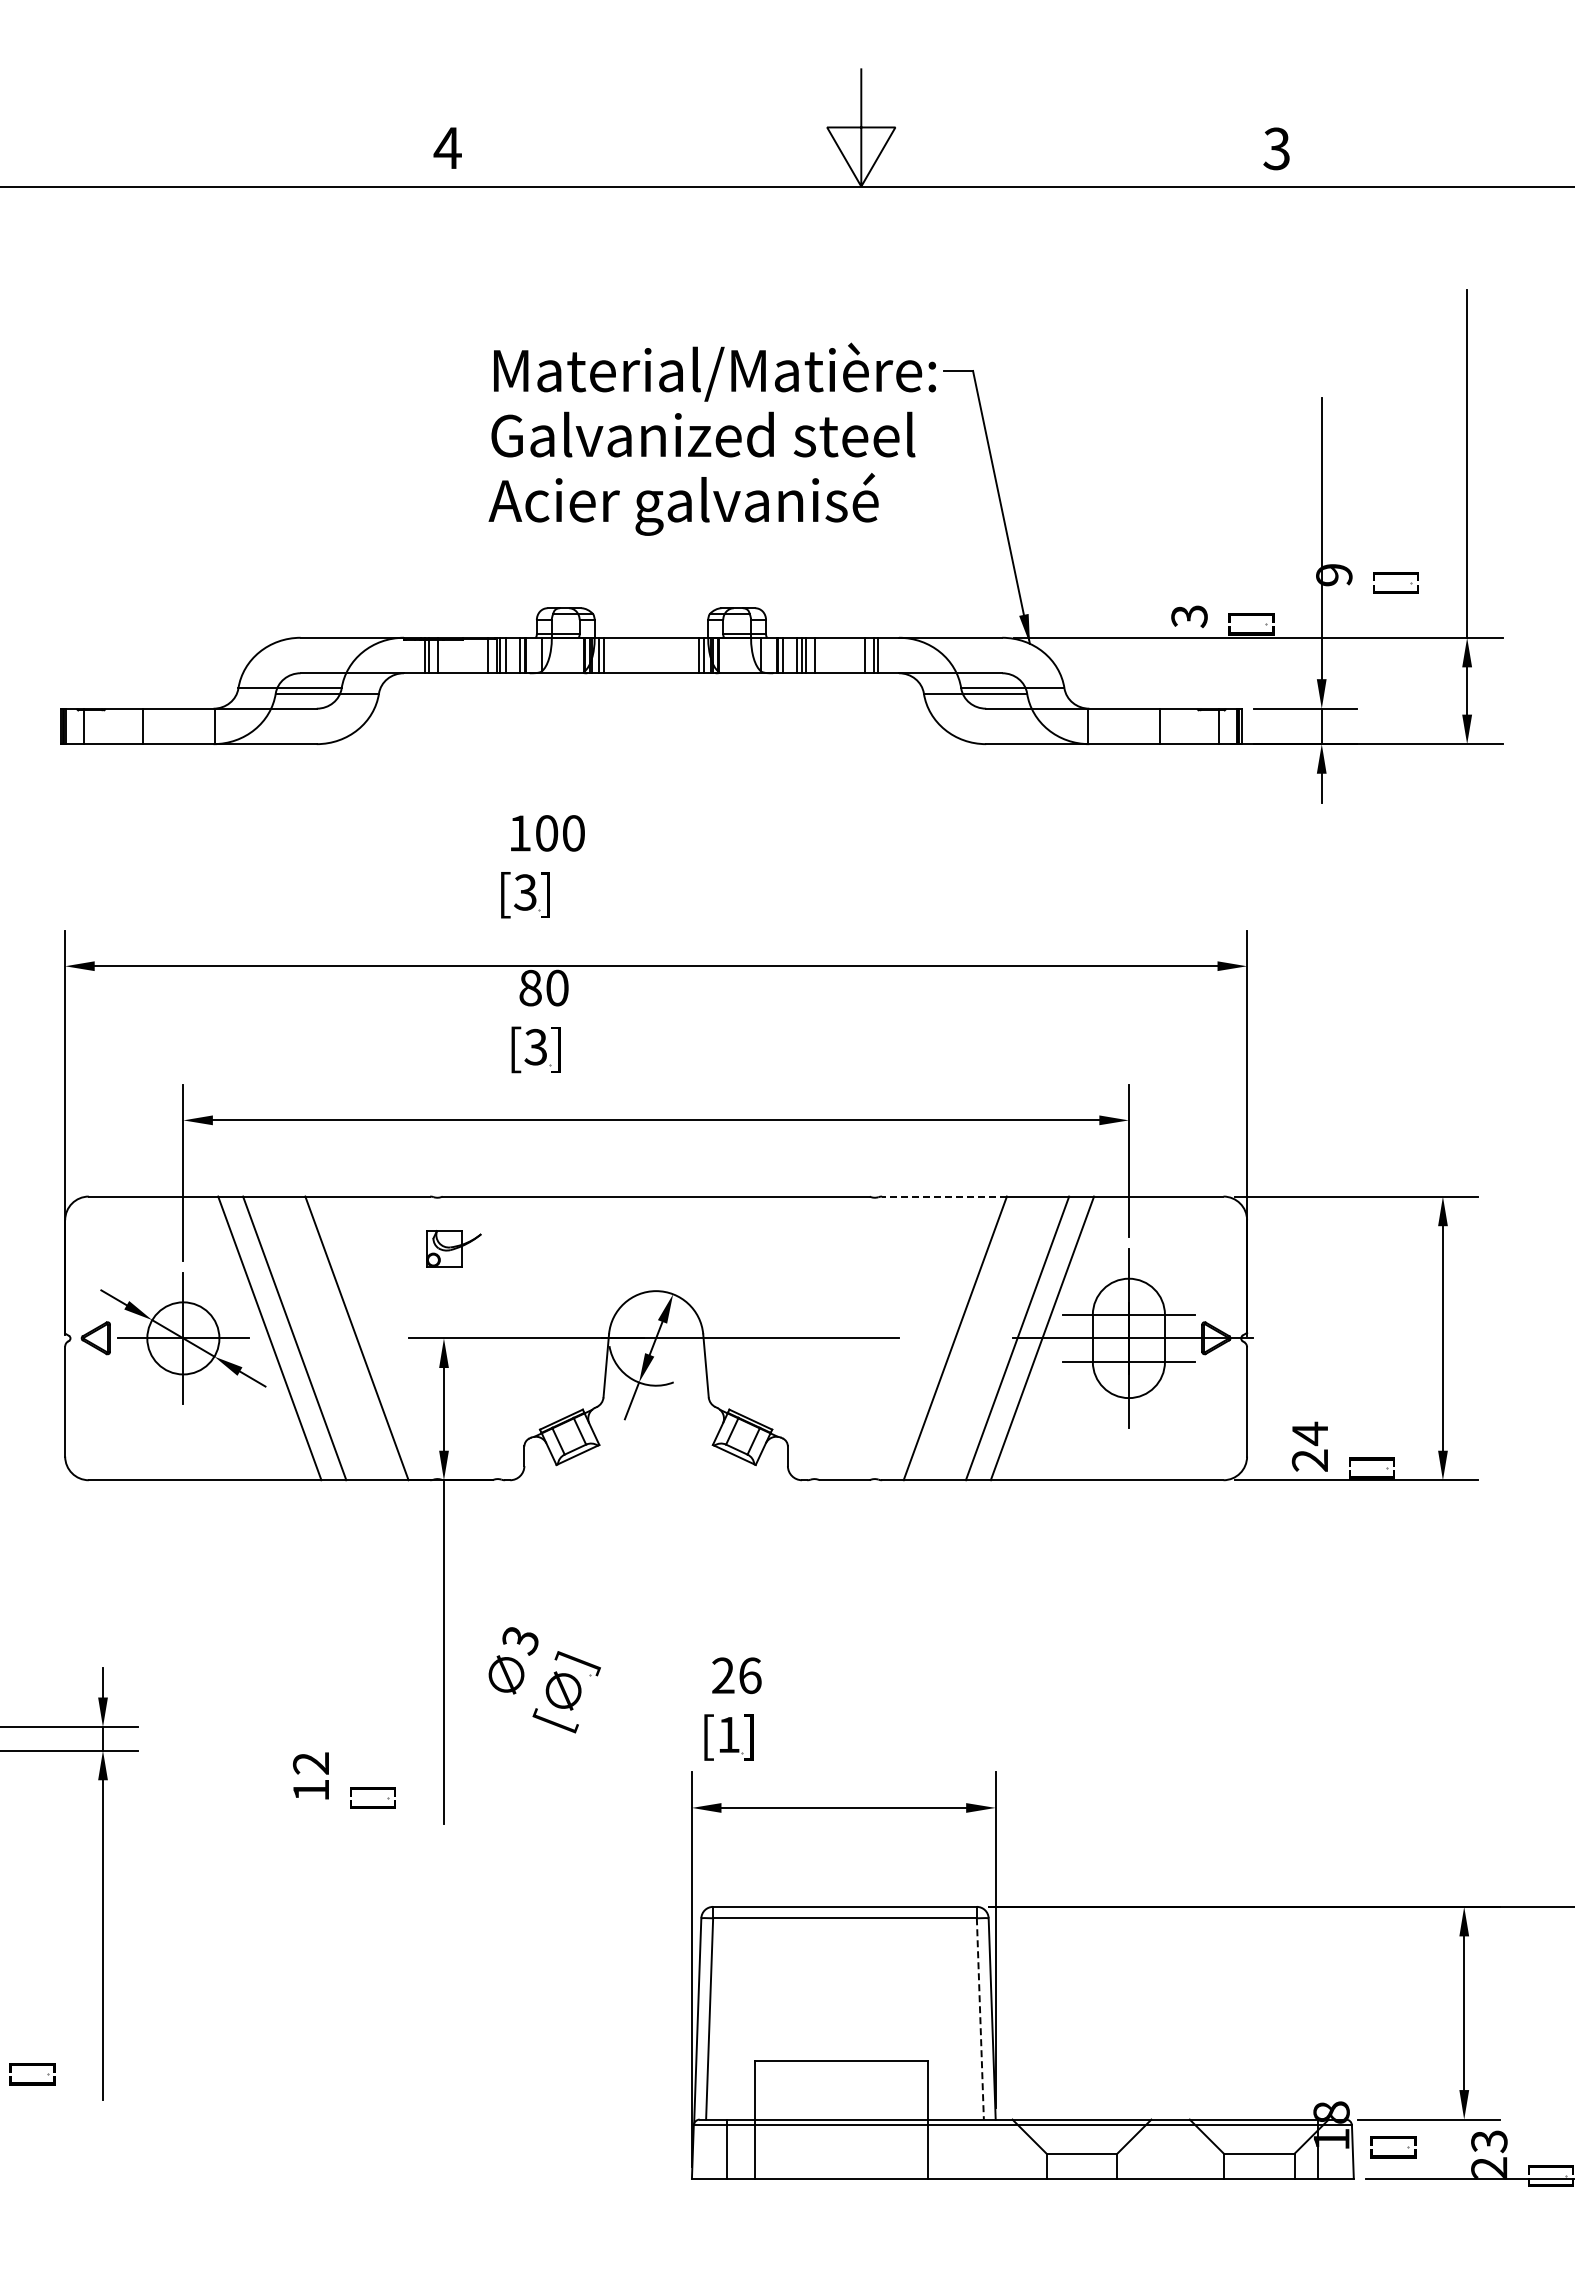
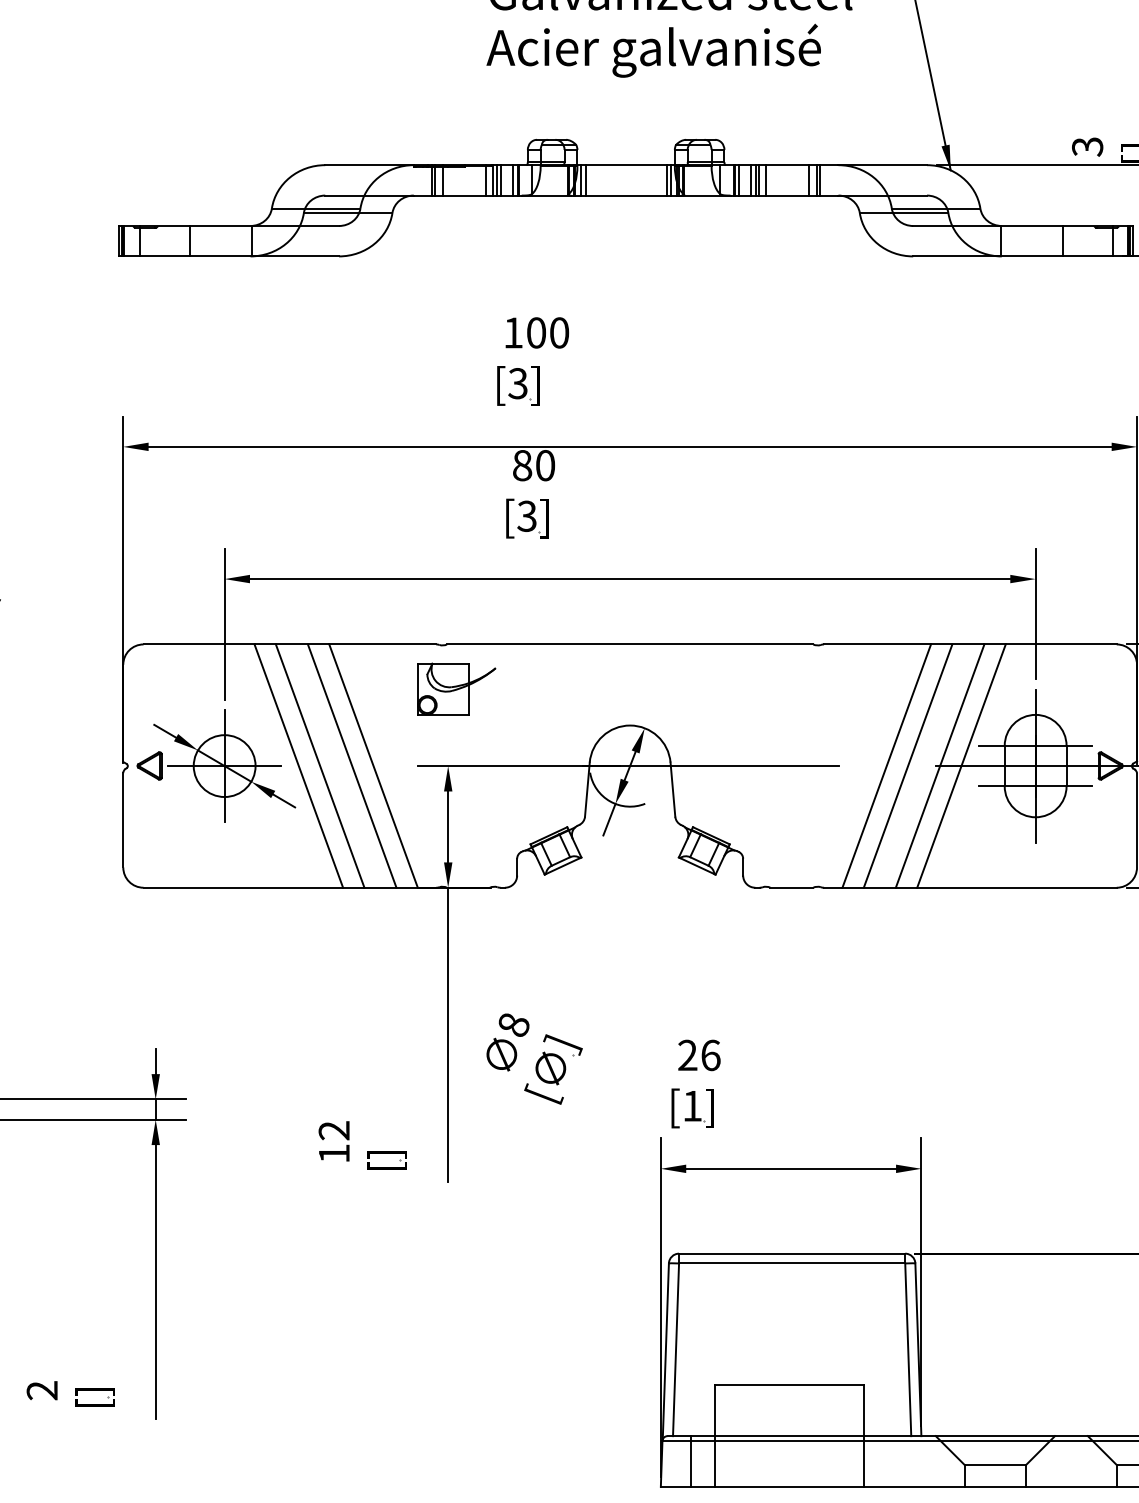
line: (944, 1196) -> (877, 644), dashed -> solid
part: (453, 1248) -> (456, 688), size x1.67
line: (331, 1338) -> (351, 766), added
line: (979, 1338) -> (907, 766), added
text: (520, 1640) -> (513, 1025), 3 -> 8
line: (980, 2018) -> (908, 1349), dashed -> solid

